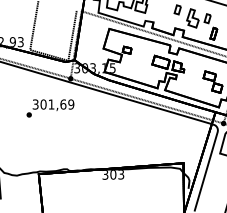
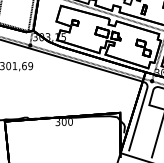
text: (121, 174) -> (70, 121), 303 -> 300

